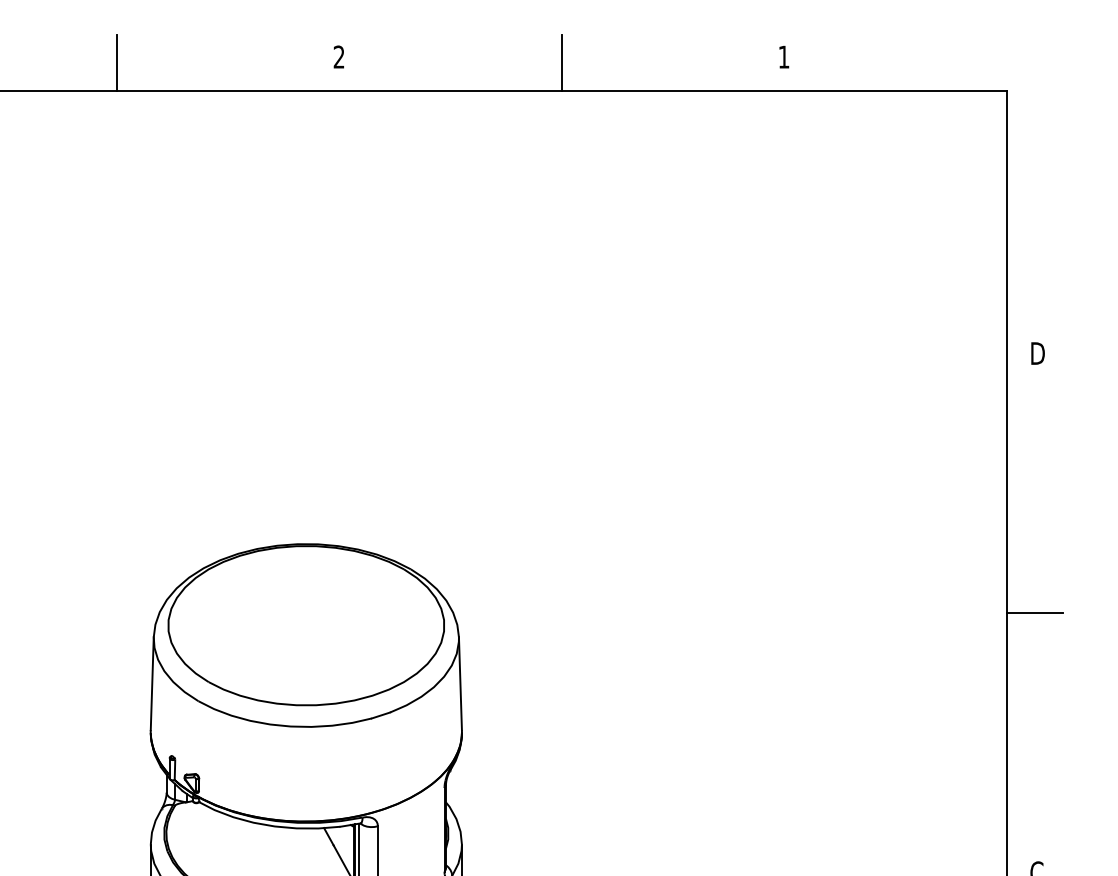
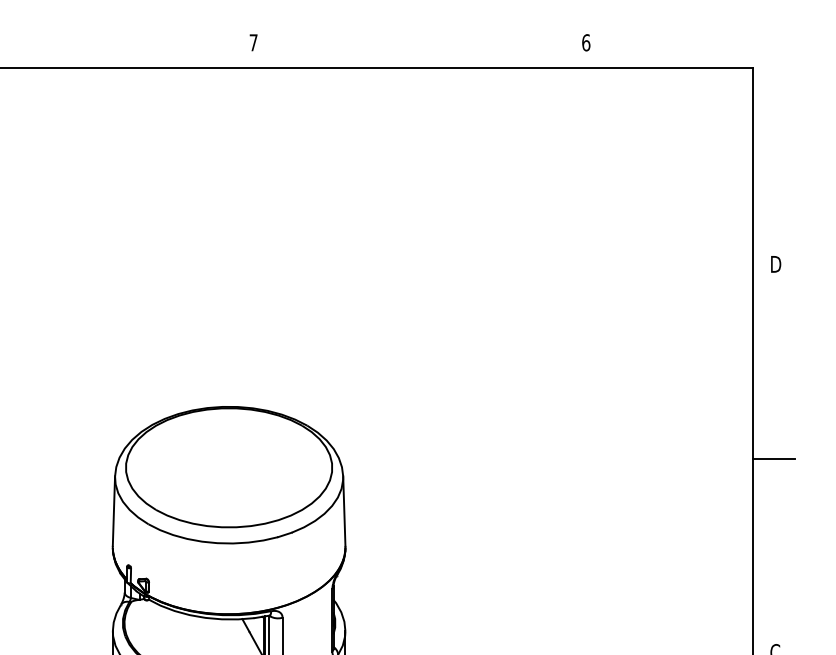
text: (338, 56) -> (253, 42), 2 -> 7
text: (784, 56) -> (586, 42), 1 -> 6
line: (116, 62) -> (87, 46), removed
line: (561, 62) -> (419, 46), removed

